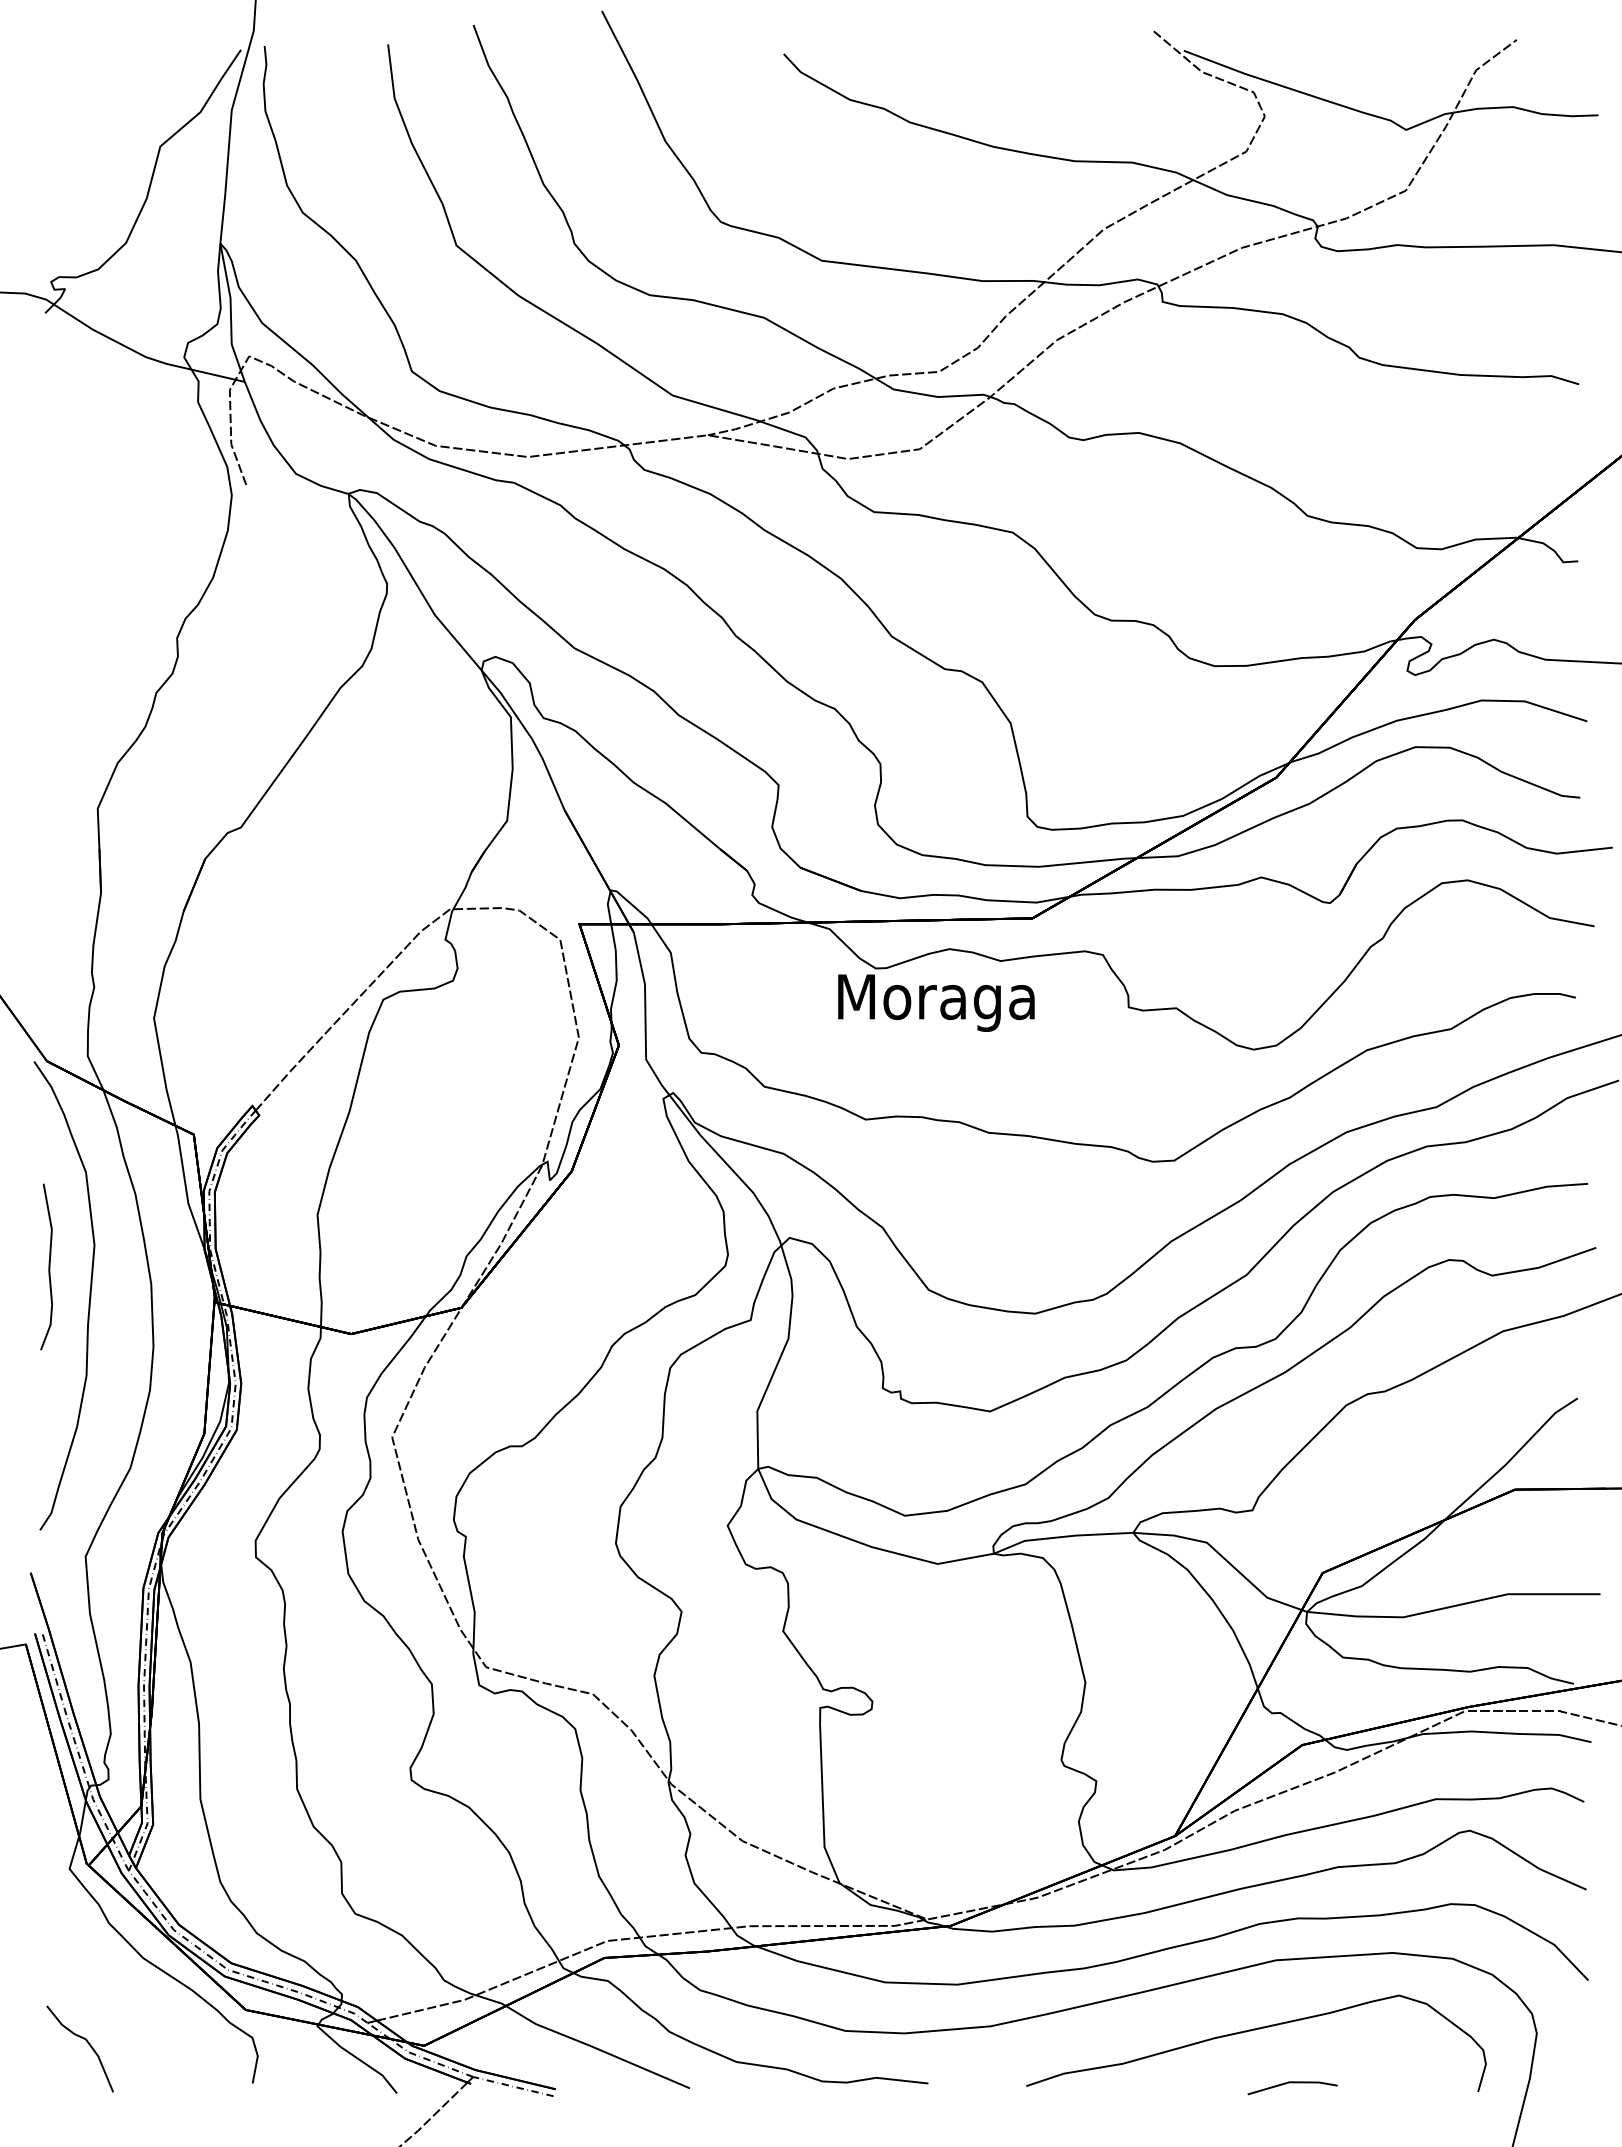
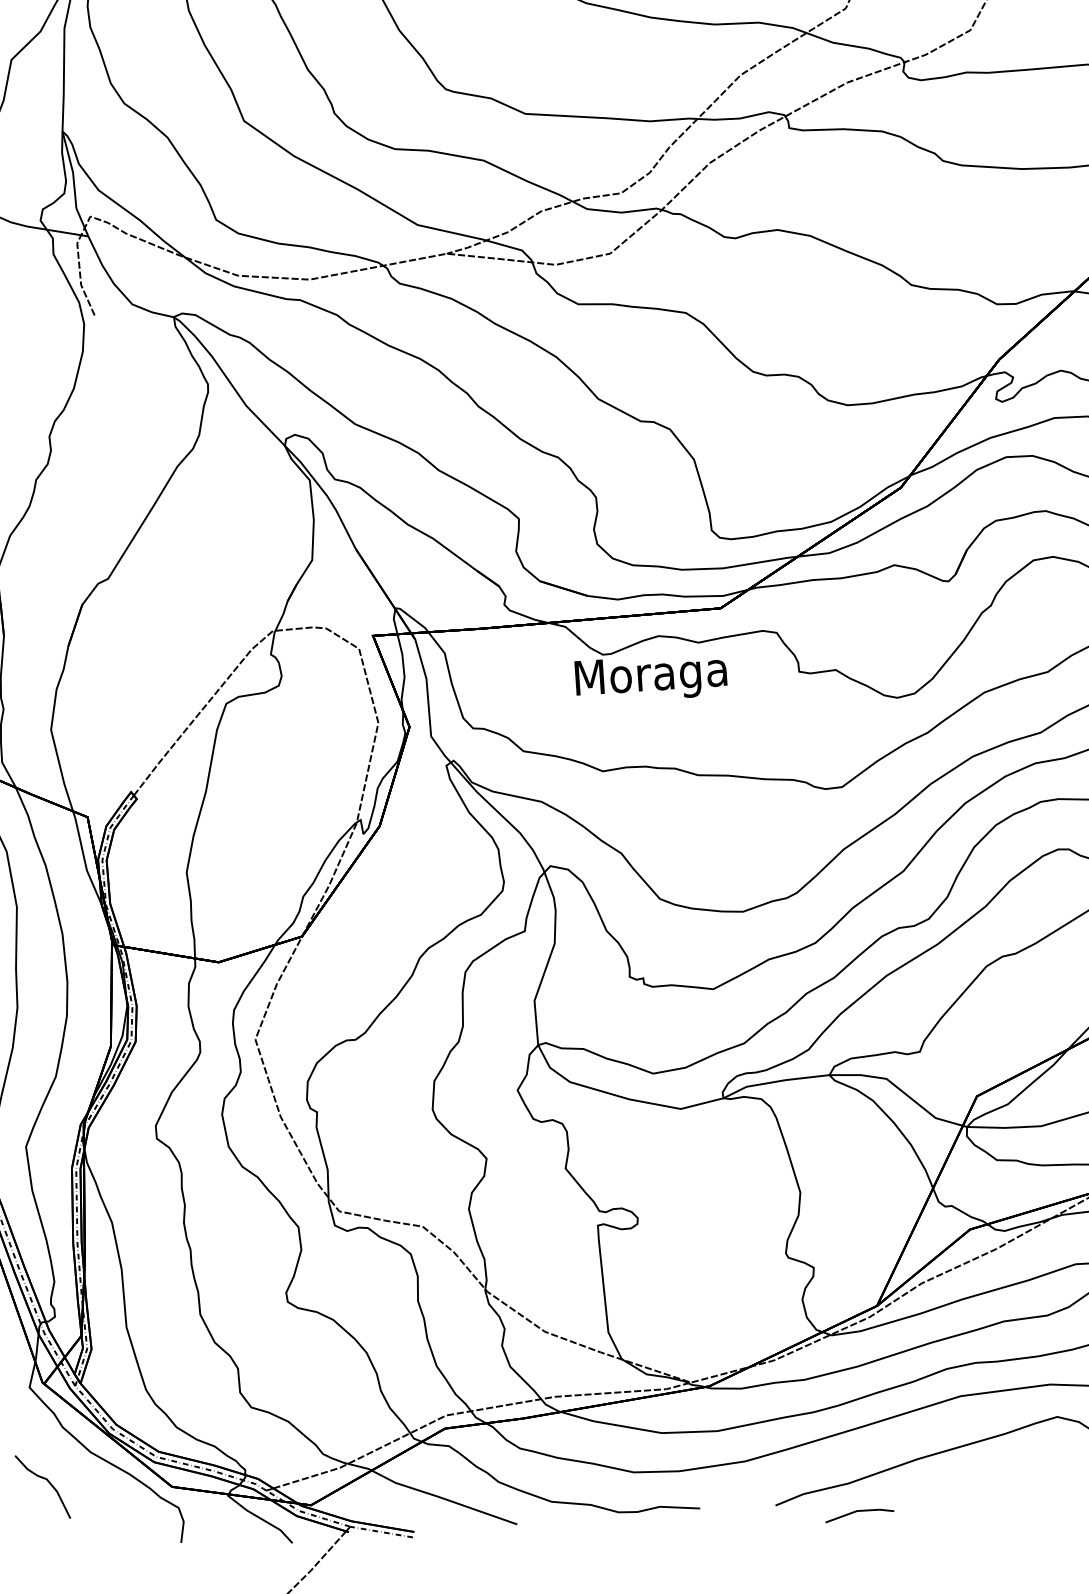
curve: (87, 2043) -> (48, 1482), moved
line: (1292, 2083) -> (859, 1511), moved

